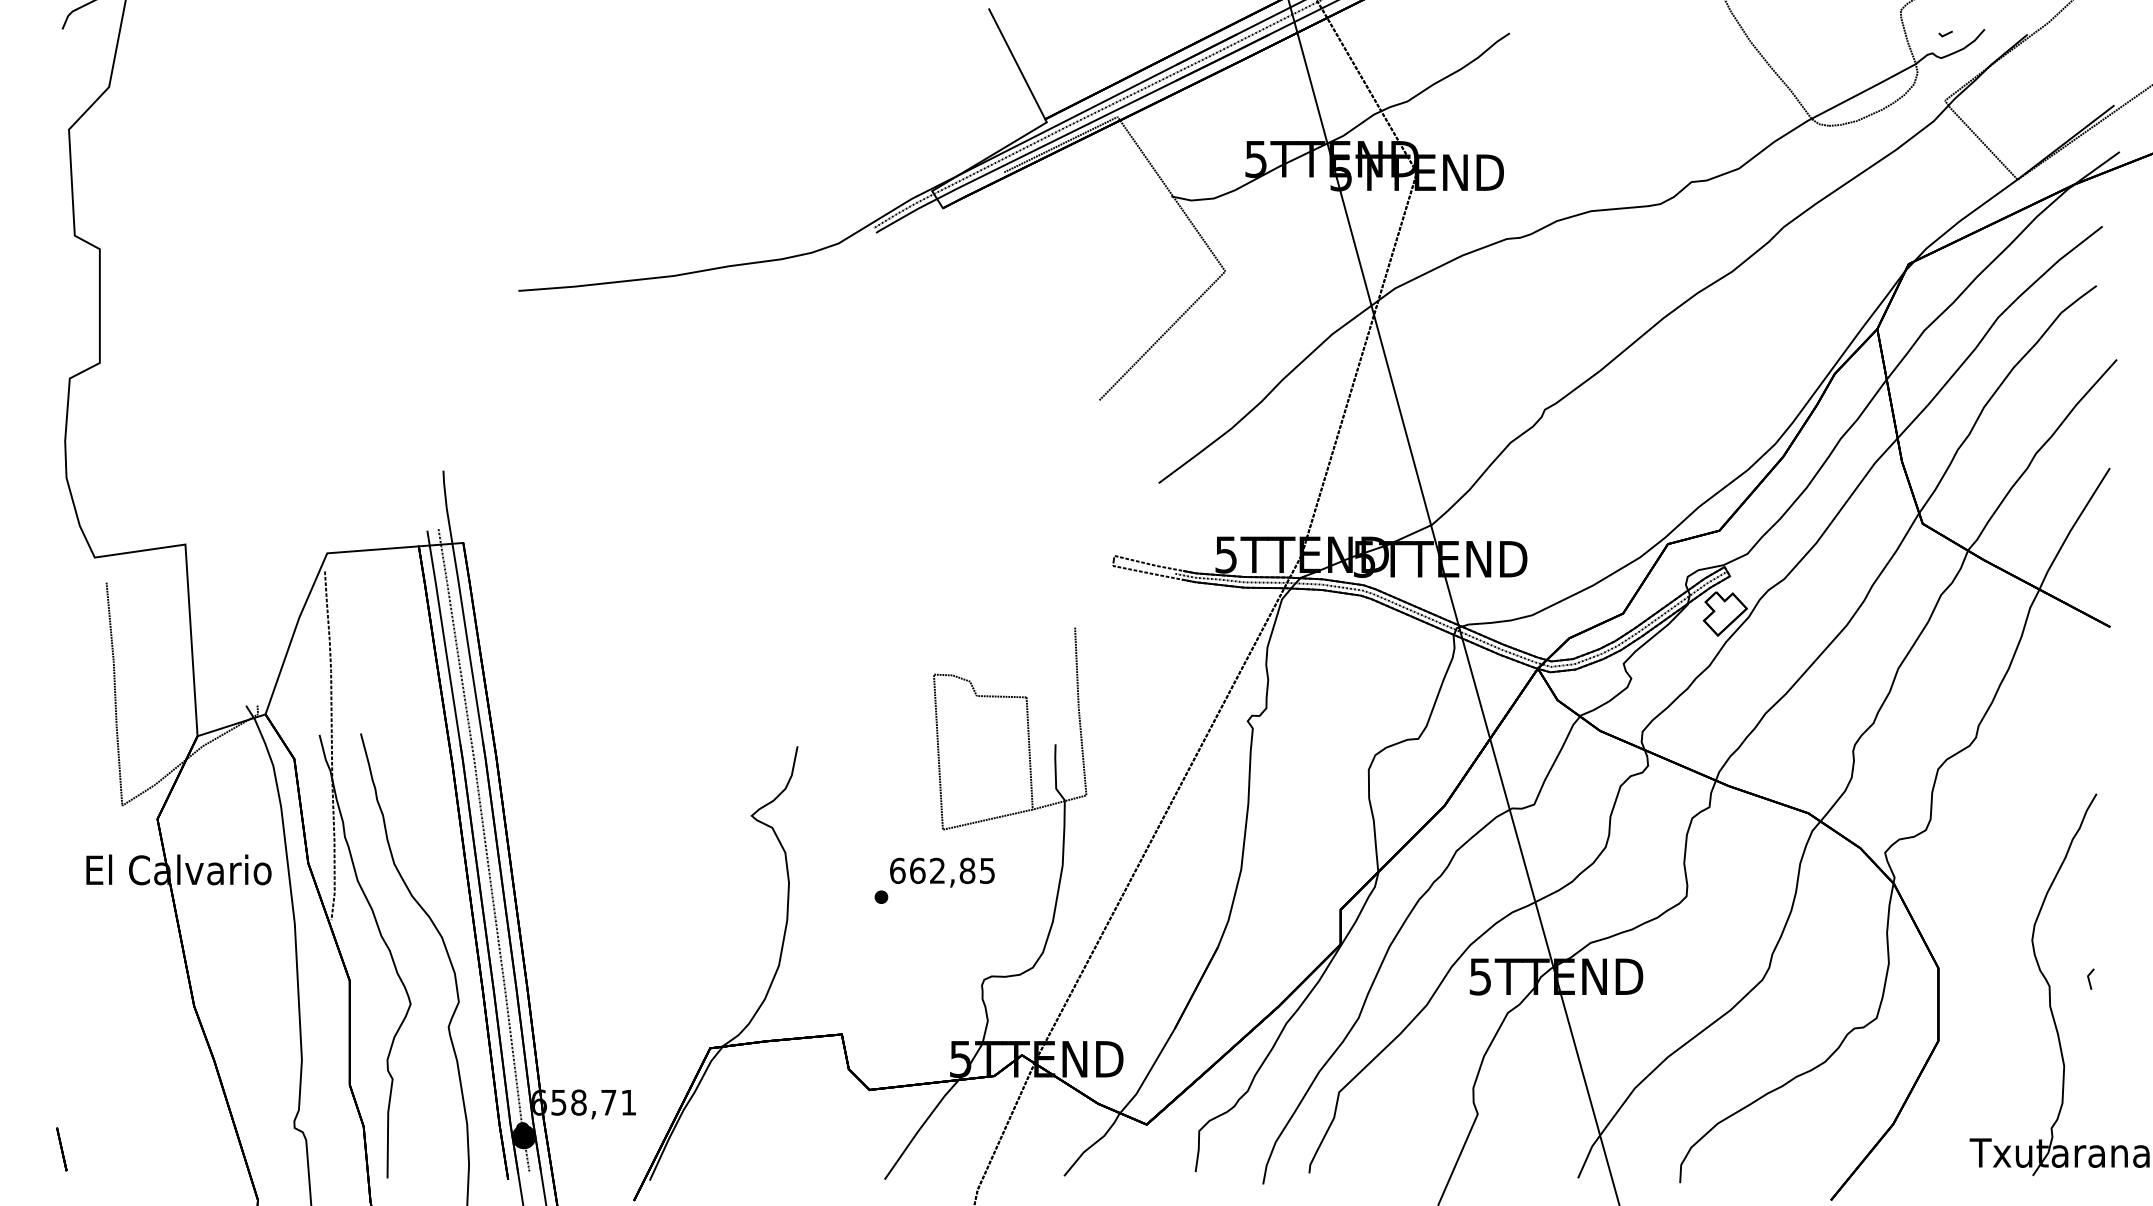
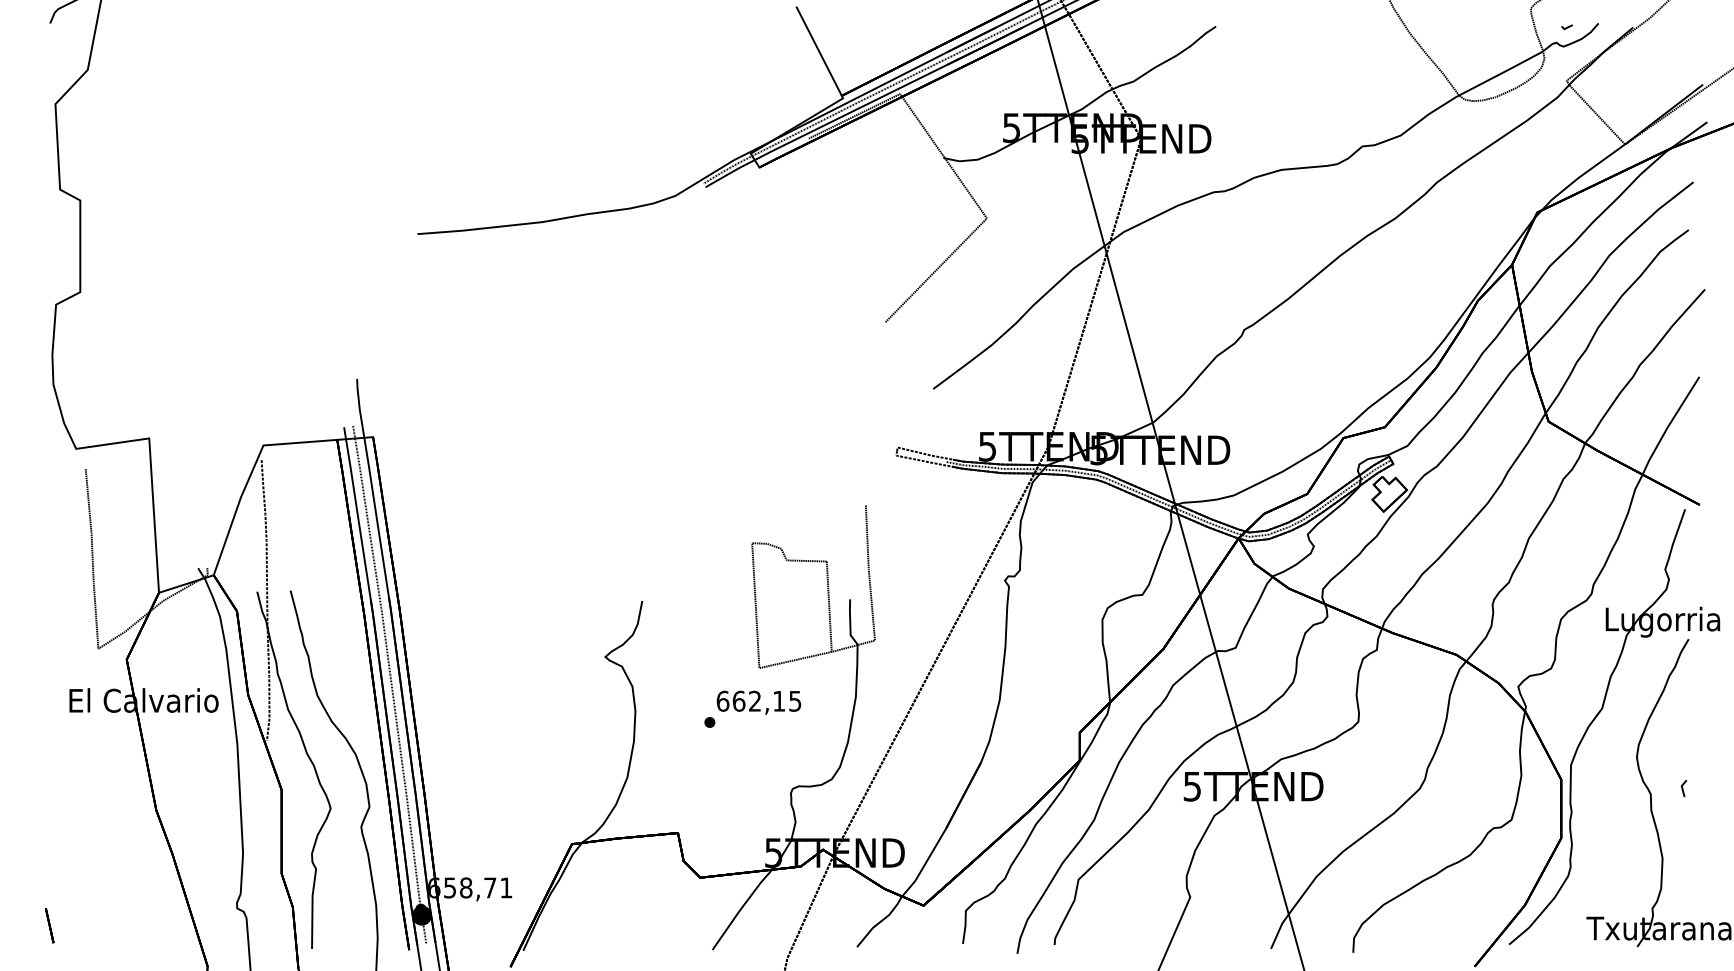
text: (967, 870) -> (779, 700), 662,85 -> 662,15
part: (1983, 889) -> (1597, 716), added

